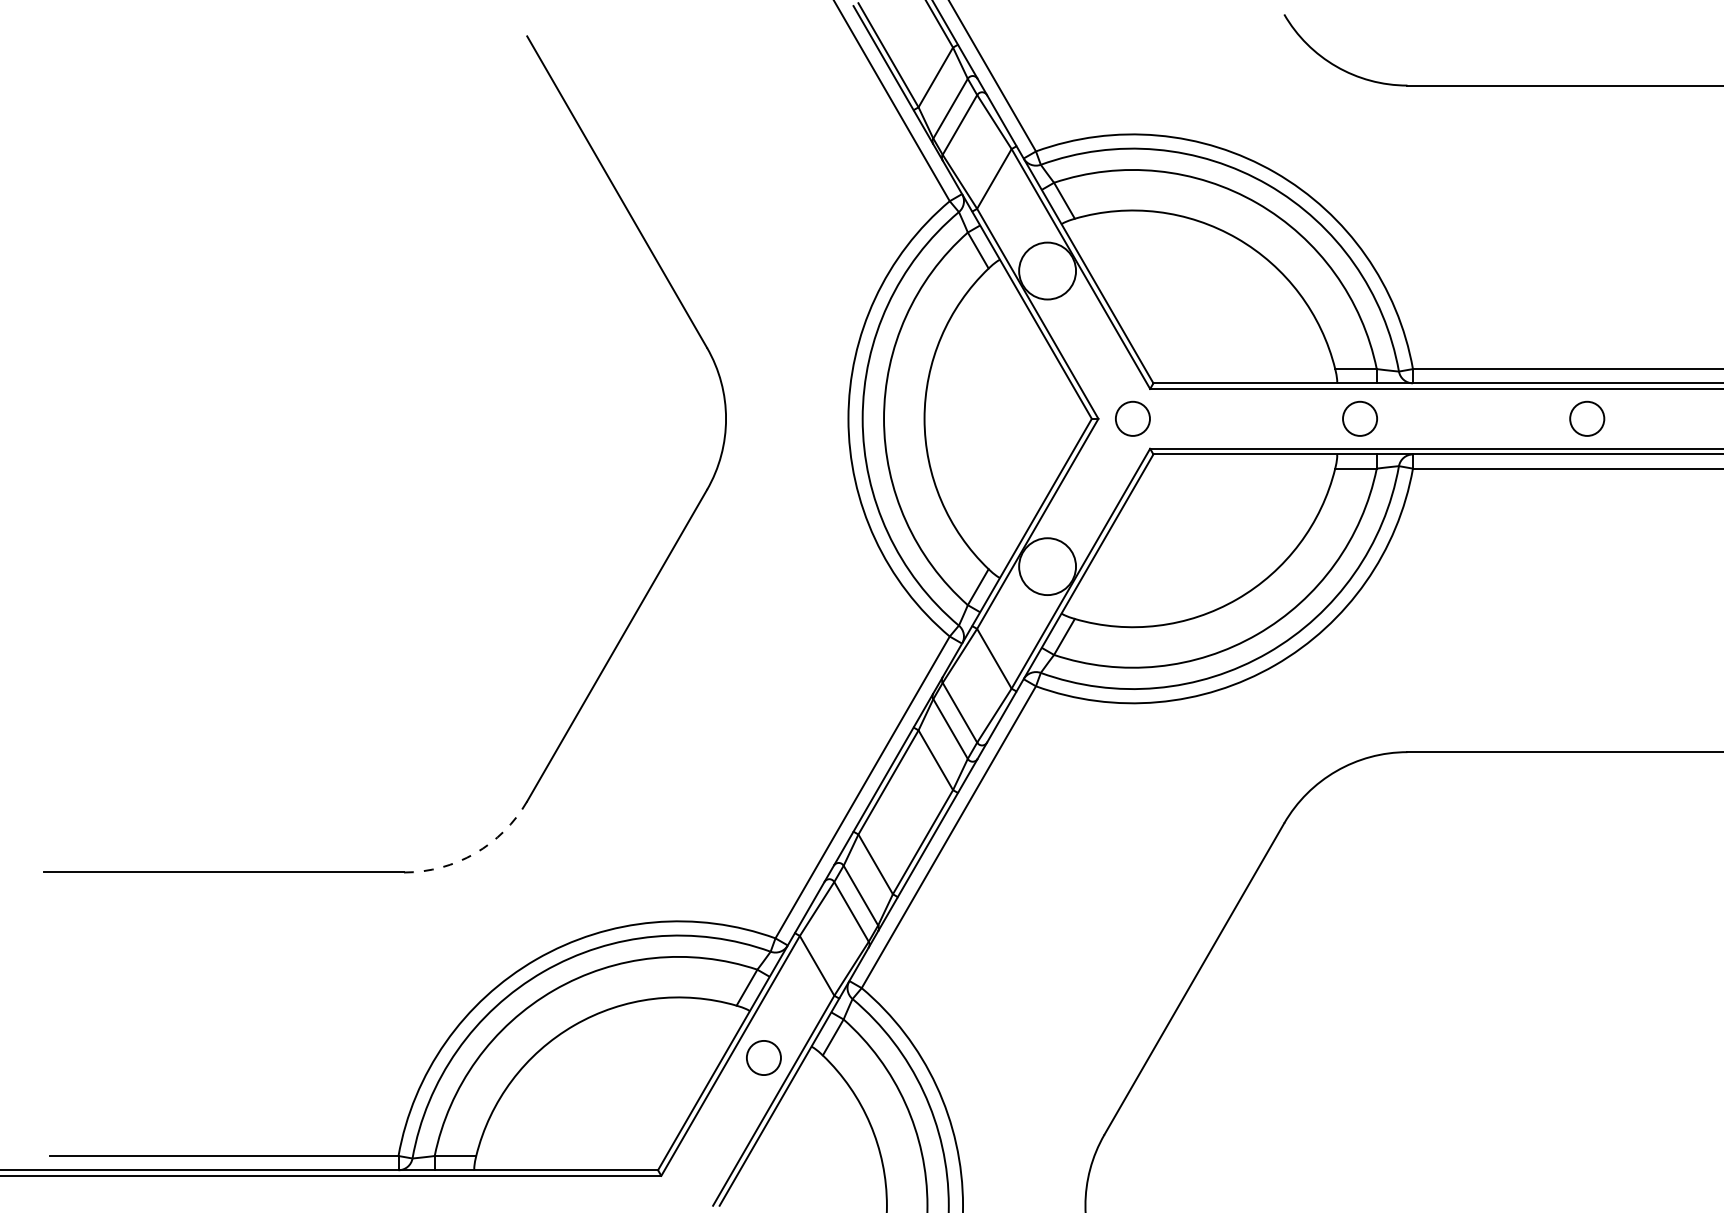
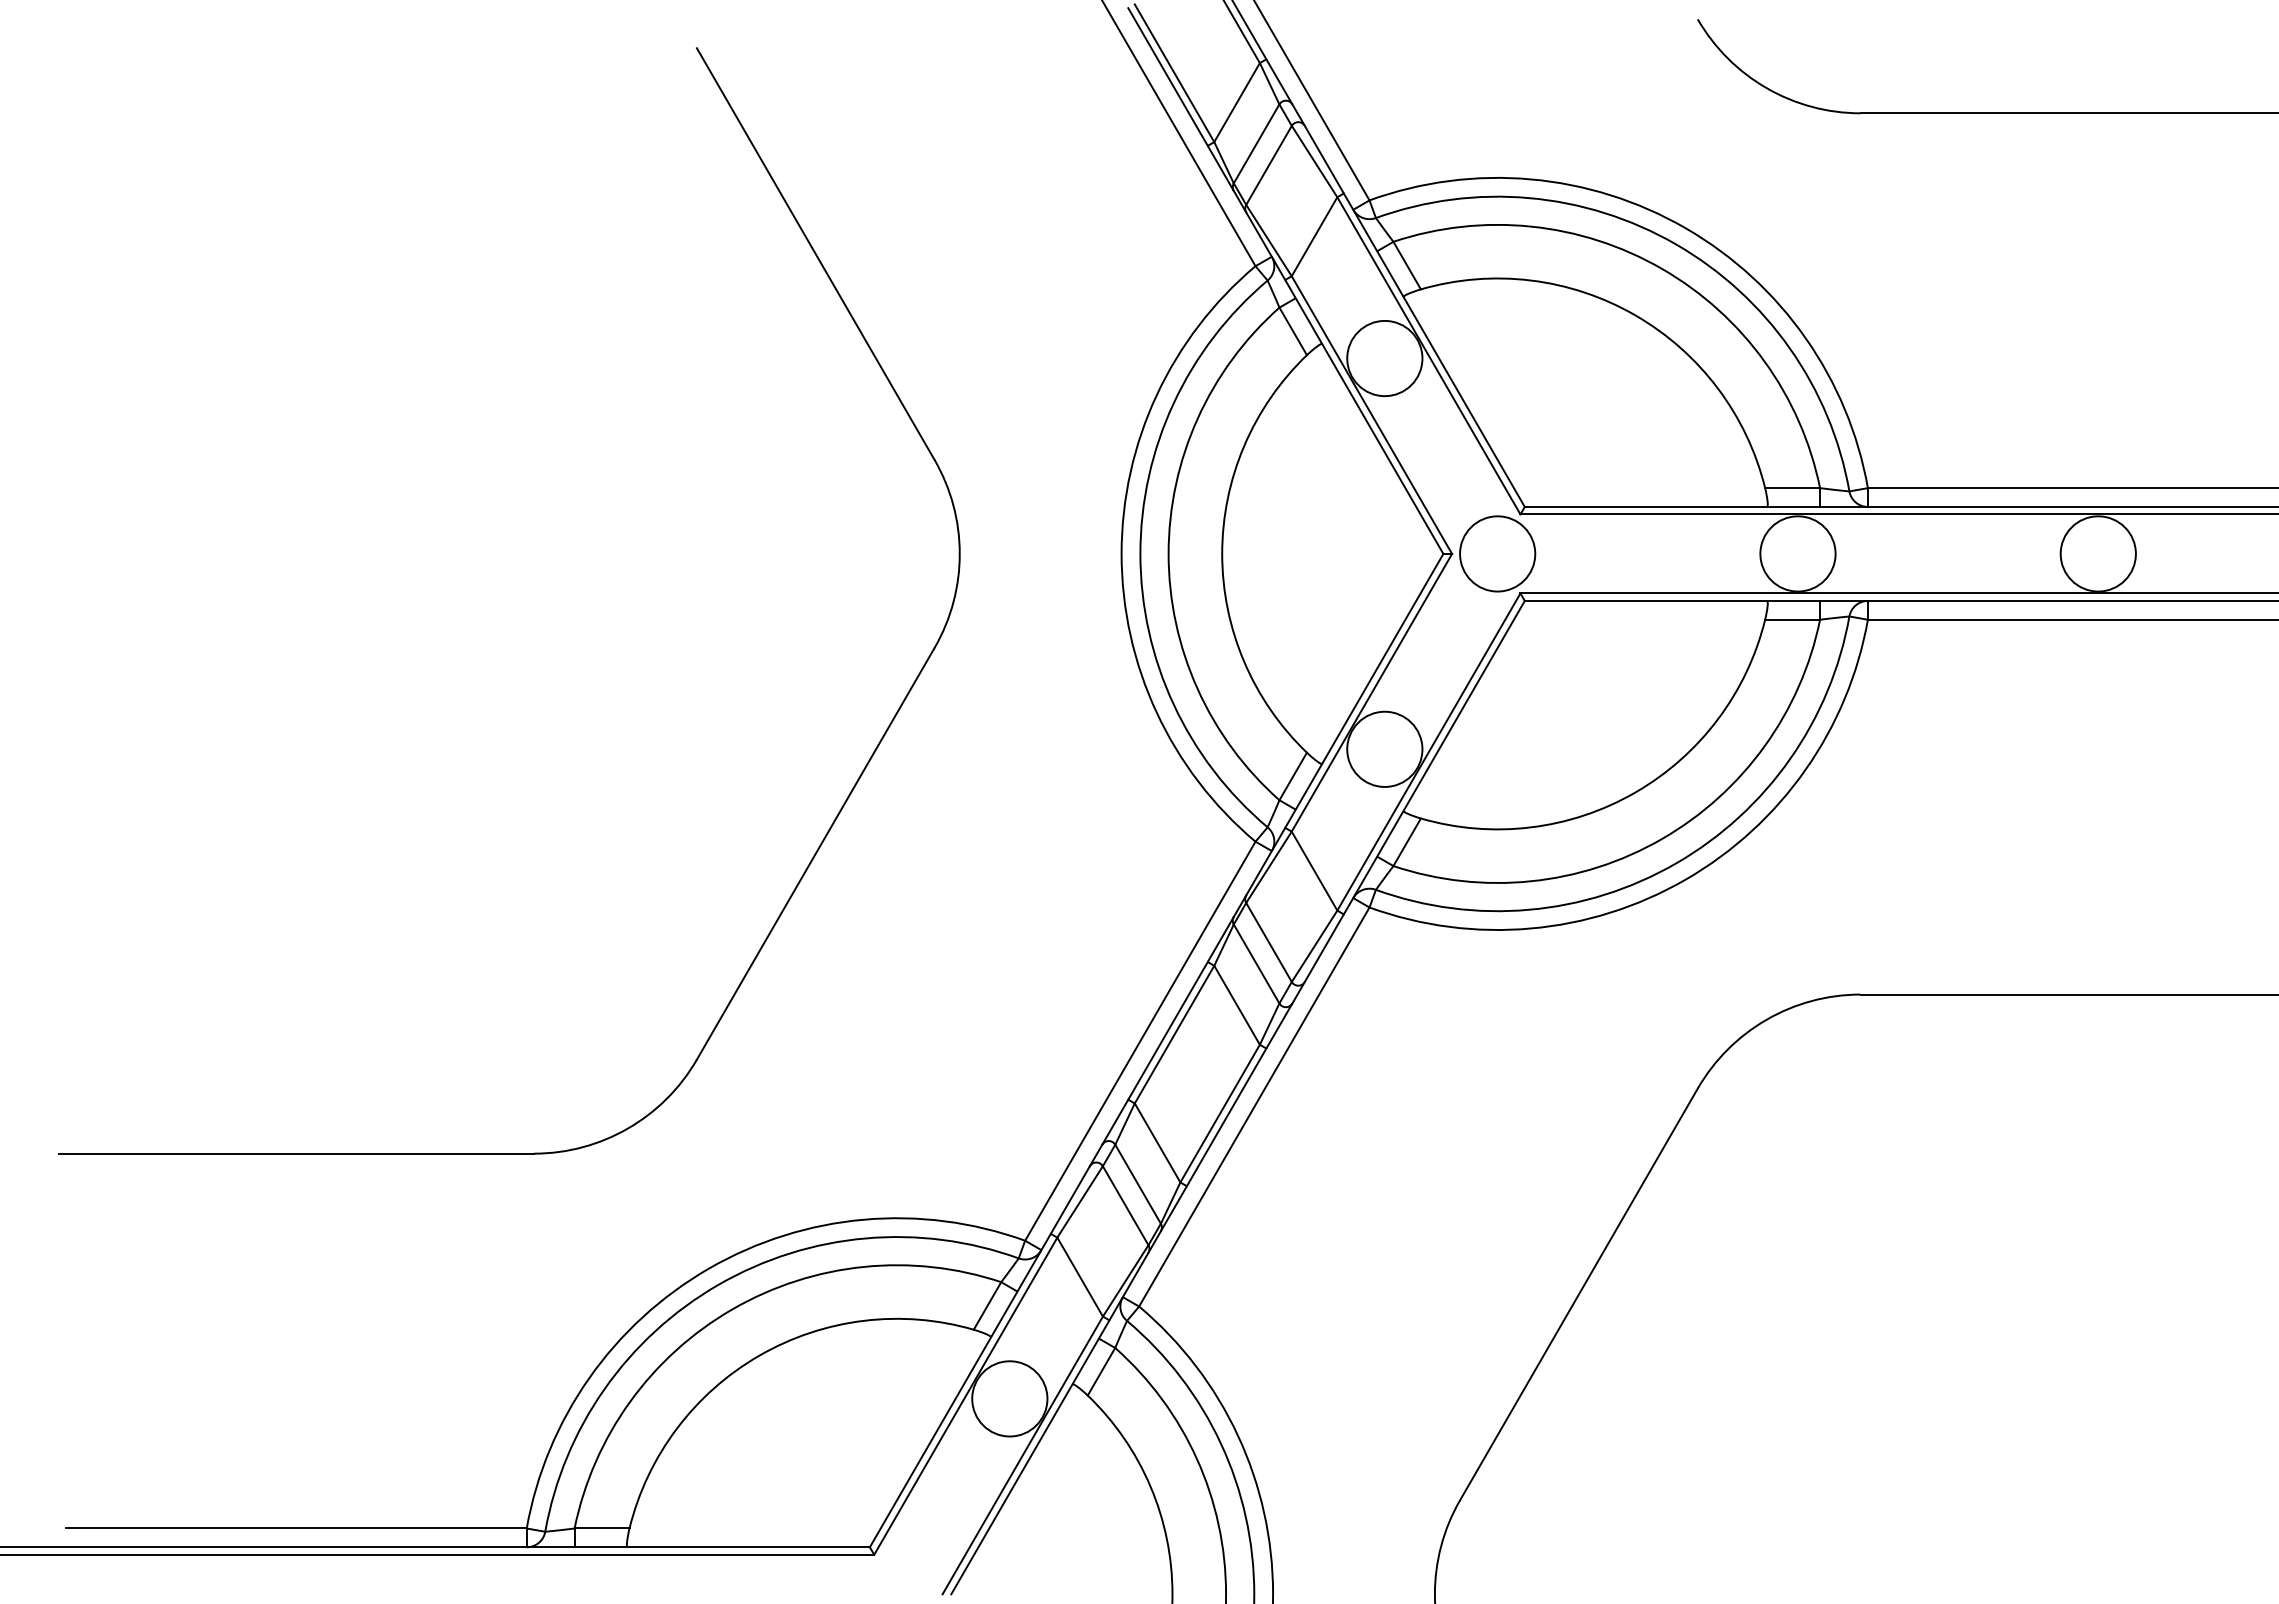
circle: (1132, 418) -> (1497, 553), size x1.67
circle: (1359, 418) -> (1797, 553), size x1.67
circle: (1586, 418) -> (2097, 553), size x1.67
arc: (475, 853) -> (628, 1128), dashed -> solid
circle: (763, 1057) -> (1009, 1398), size x1.67

